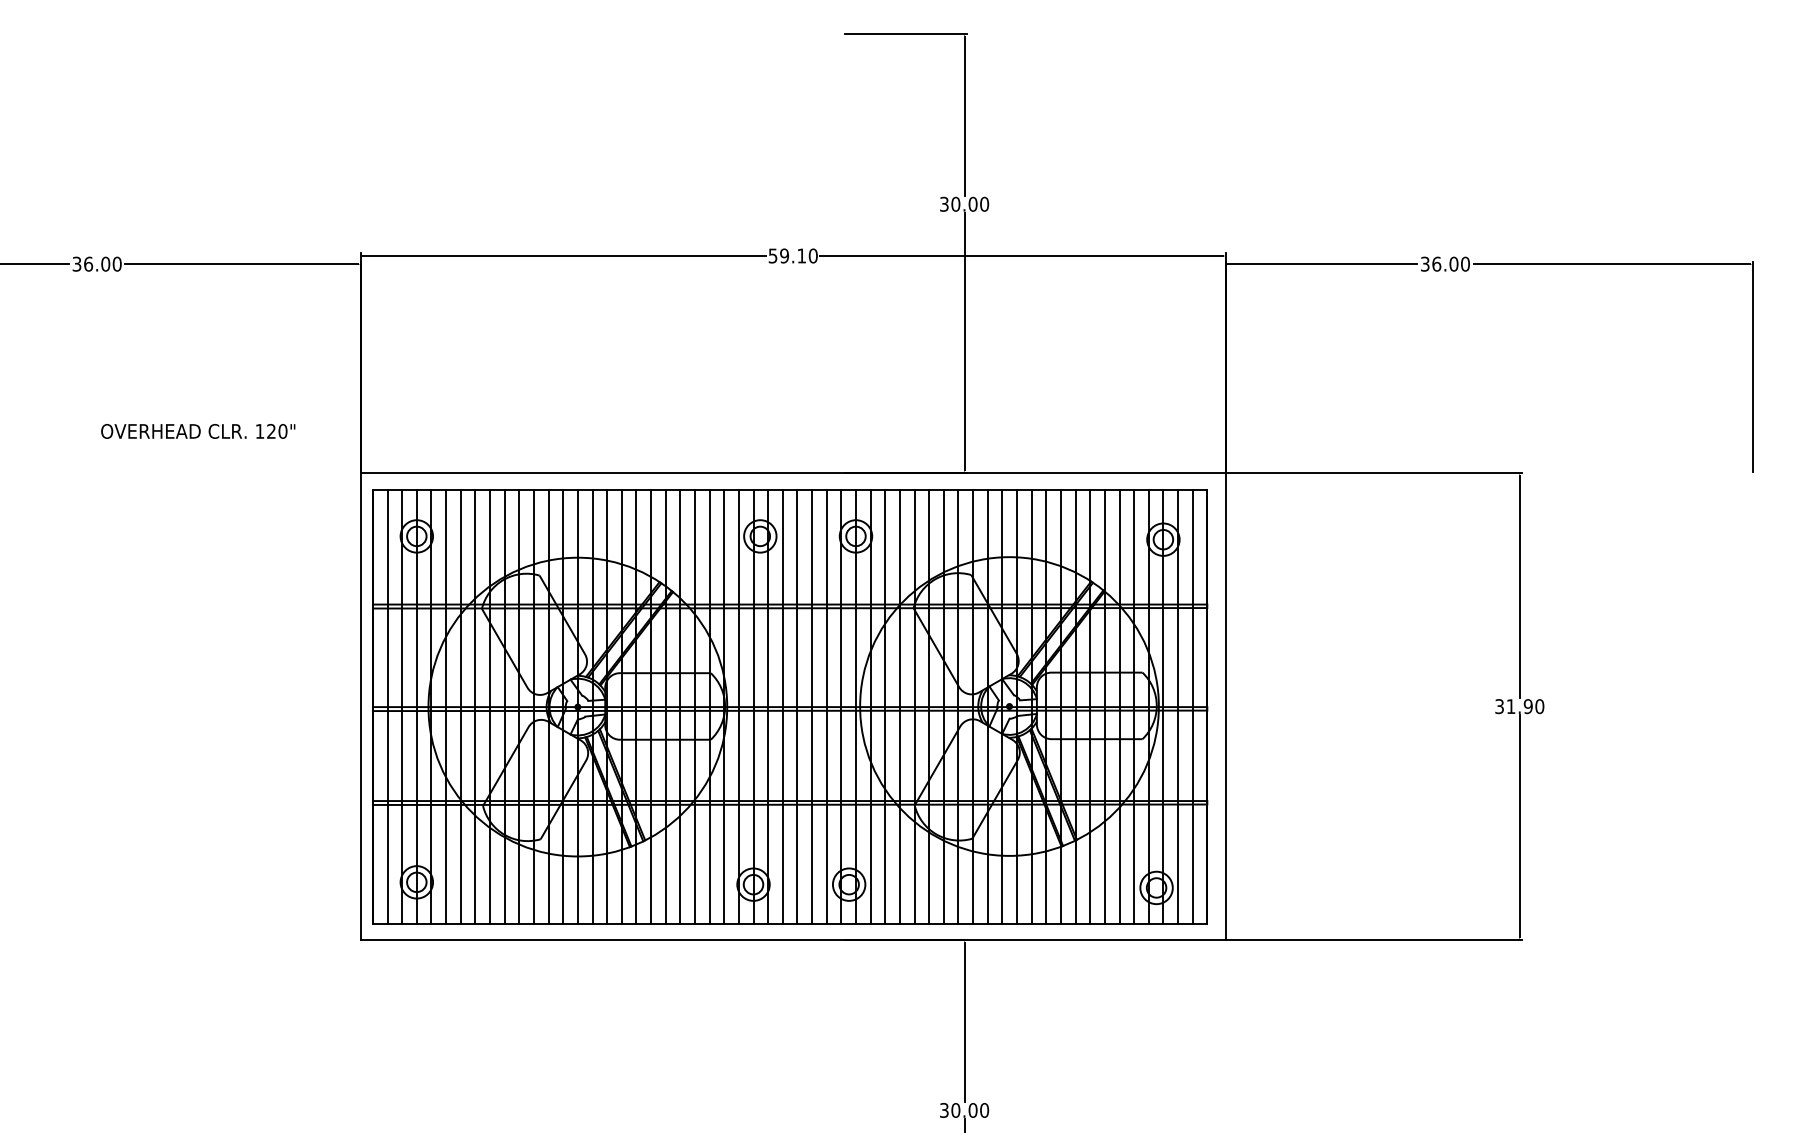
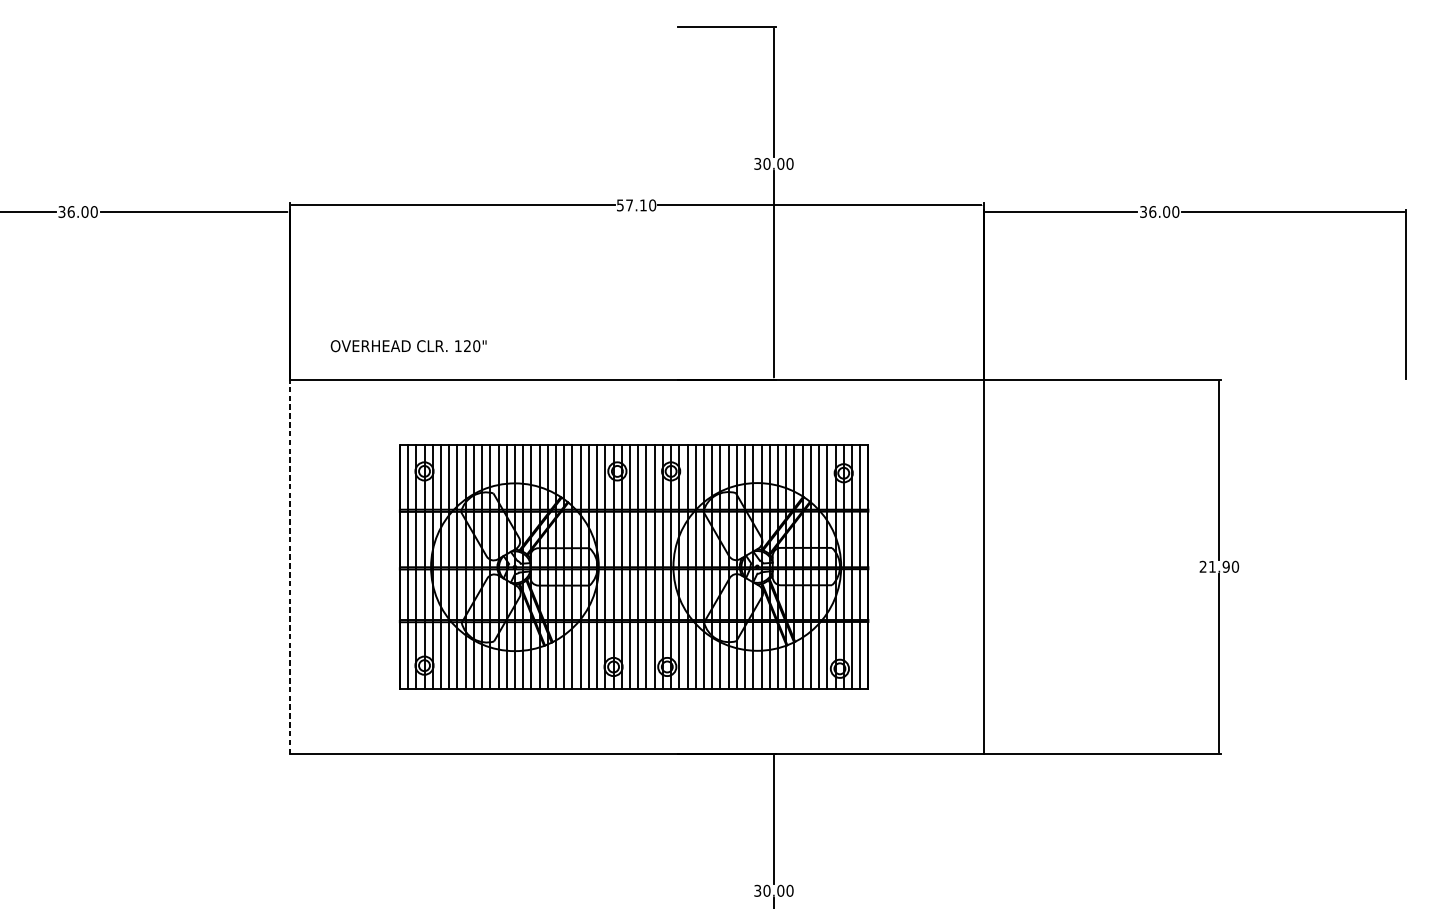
text: (784, 255) -> (629, 205), 59.10 -> 57.10
text: (198, 431) -> (408, 346), moved
line: (360, 706) -> (289, 566), solid -> dashed
part: (790, 706) -> (634, 566), size x0.7
text: (1499, 706) -> (1203, 566), 31.90 -> 21.90

